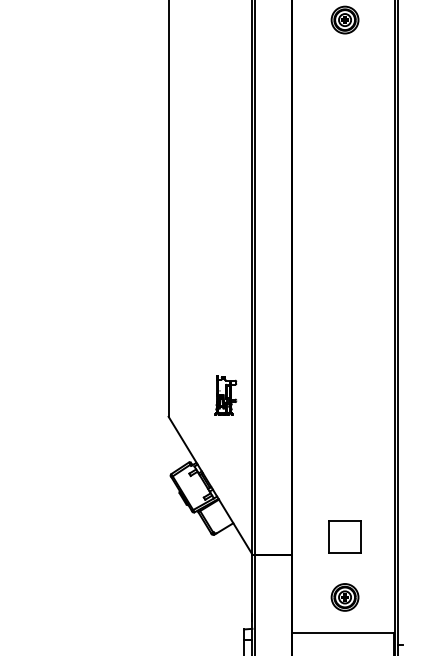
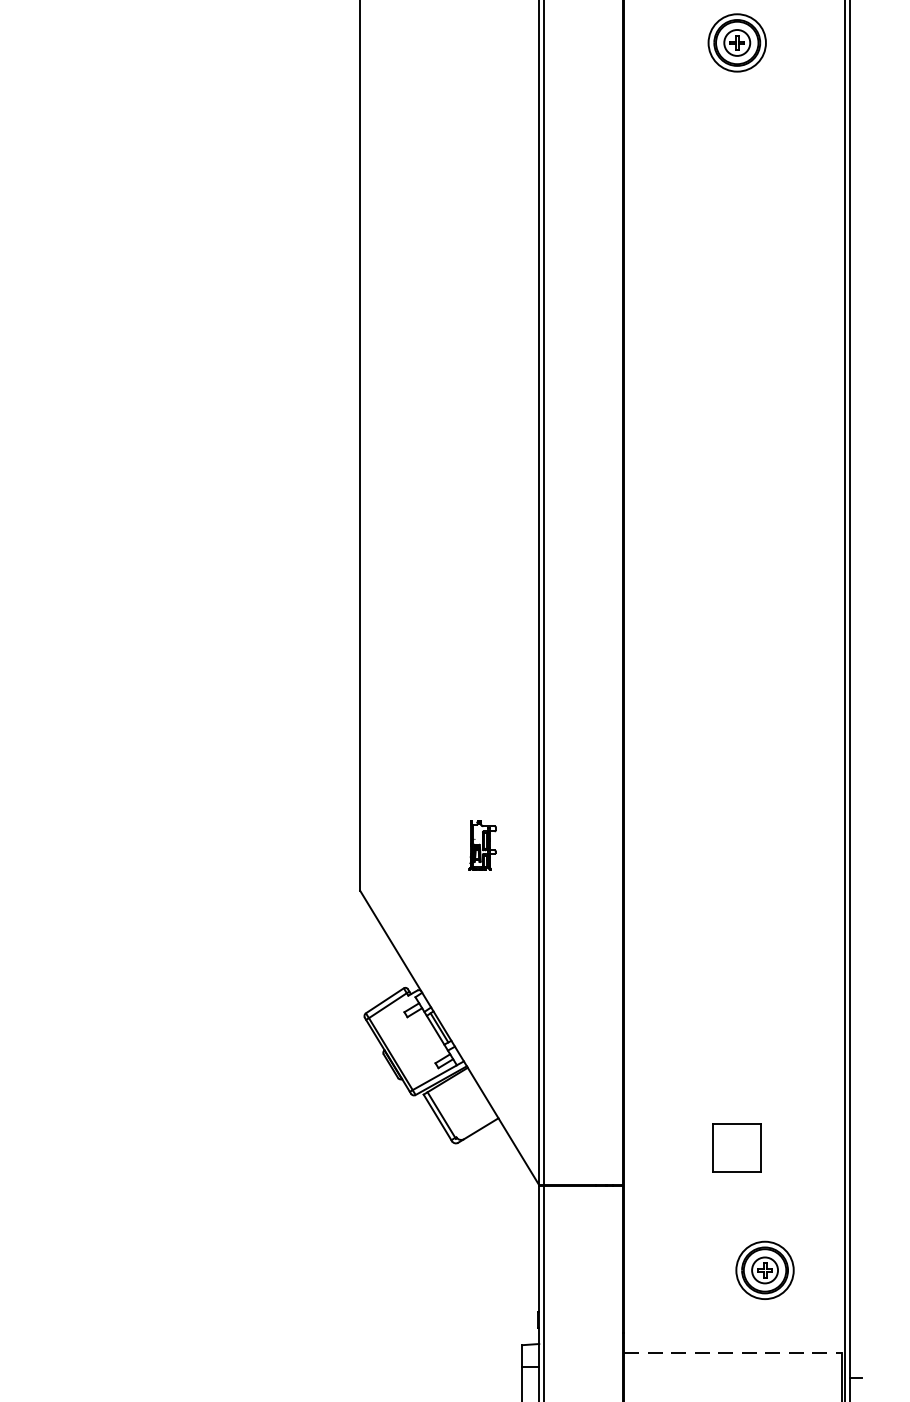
part: (225, 395) -> (481, 845), size x0.6
part: (344, 536) -> (736, 1146), size x0.7
part: (344, 597) -> (763, 1270), moved
line: (343, 633) -> (733, 1353), solid -> dashed

